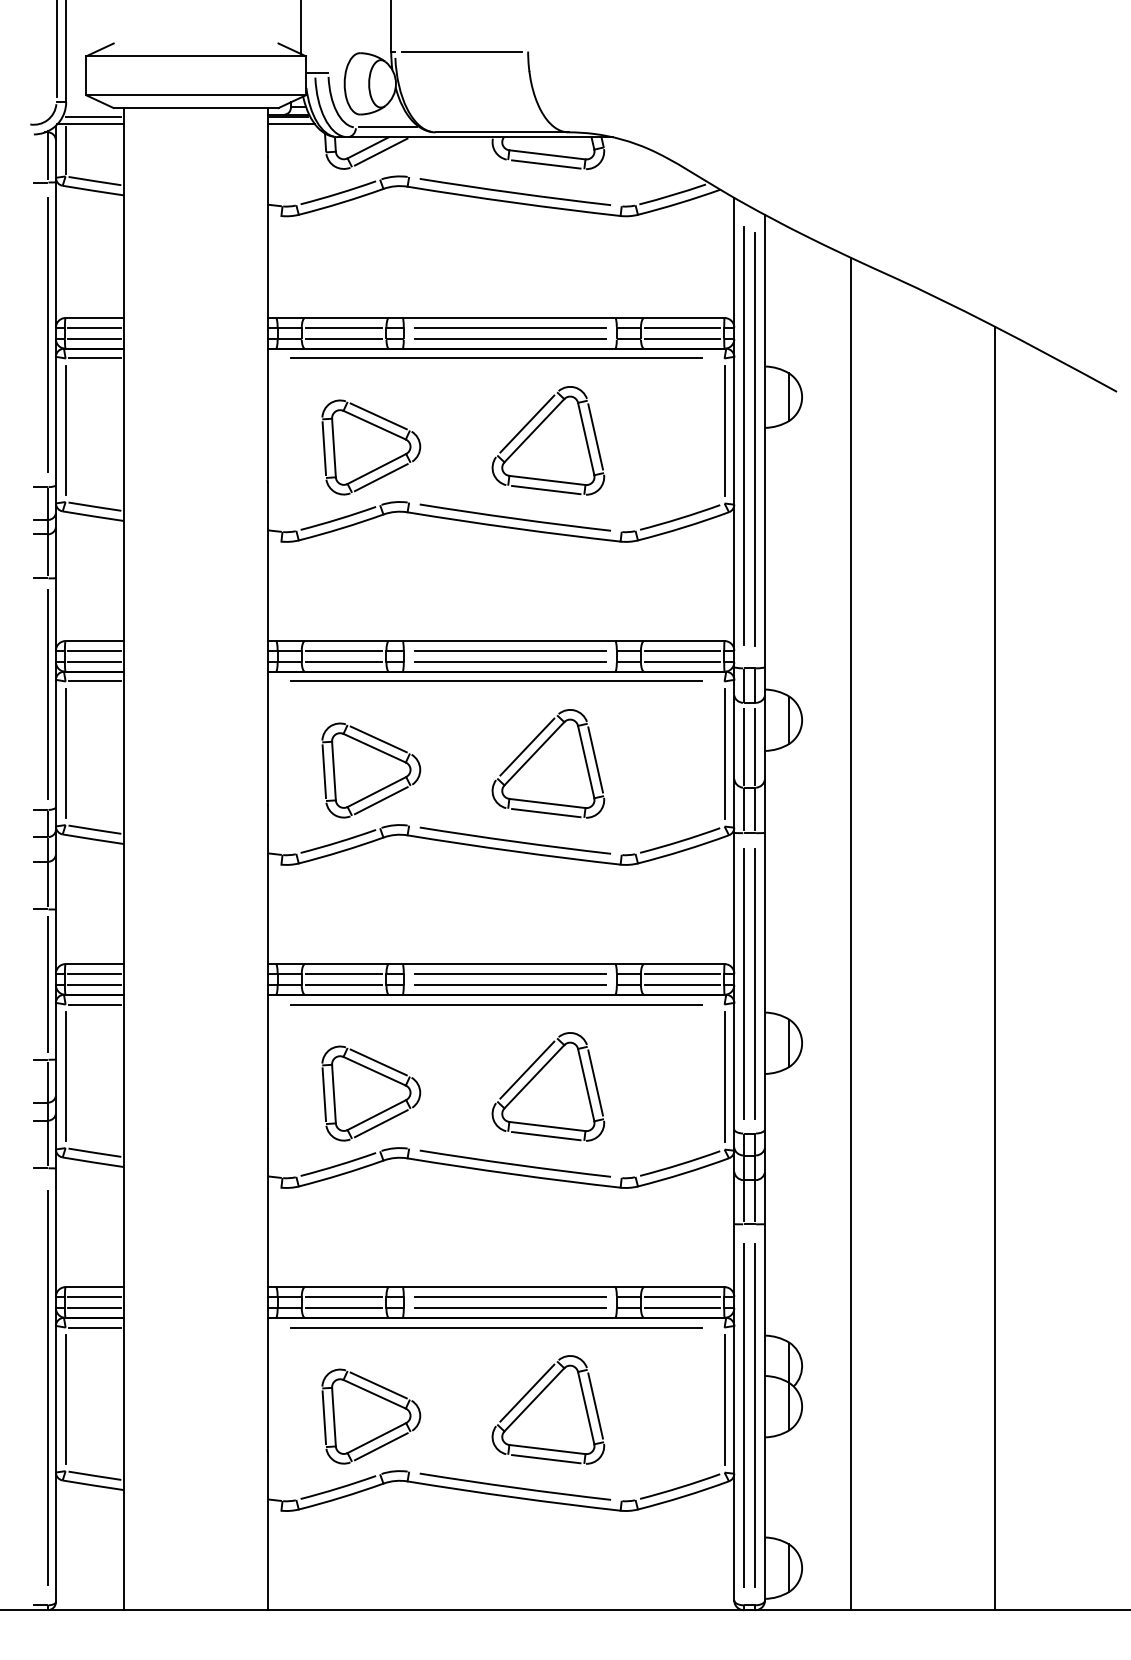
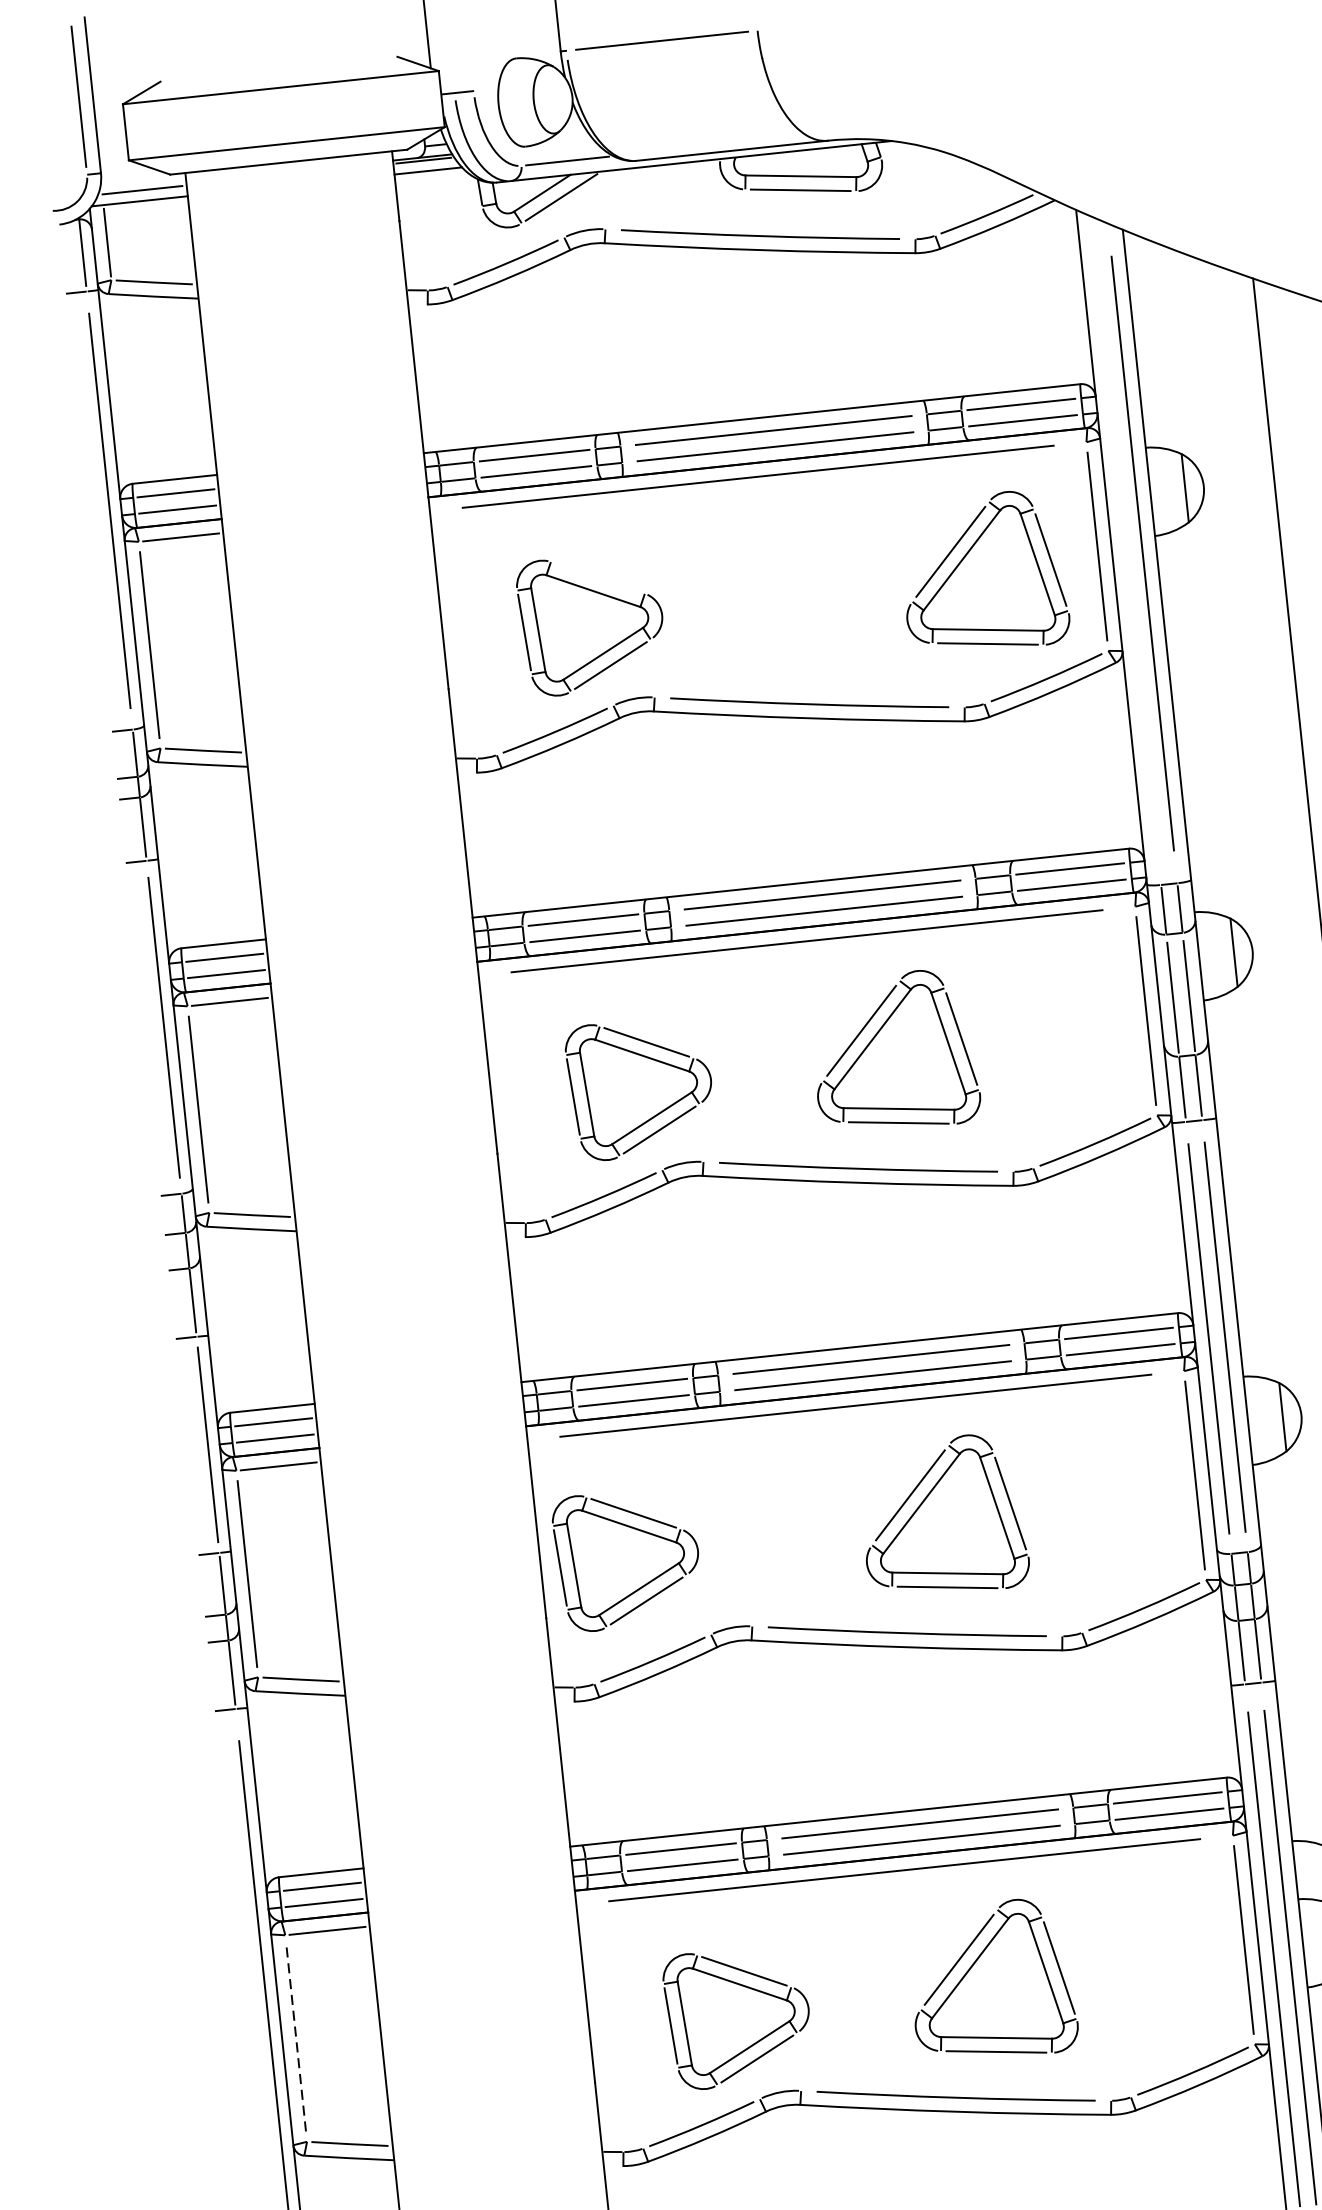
line: (378, 416) -> (597, 578), removed
line: (743, 435) -> (1125, 550), removed
part: (548, 440) -> (983, 572), moved
part: (371, 1093) -> (627, 1559), moved
line: (65, 1399) -> (296, 2038), solid -> dashed

